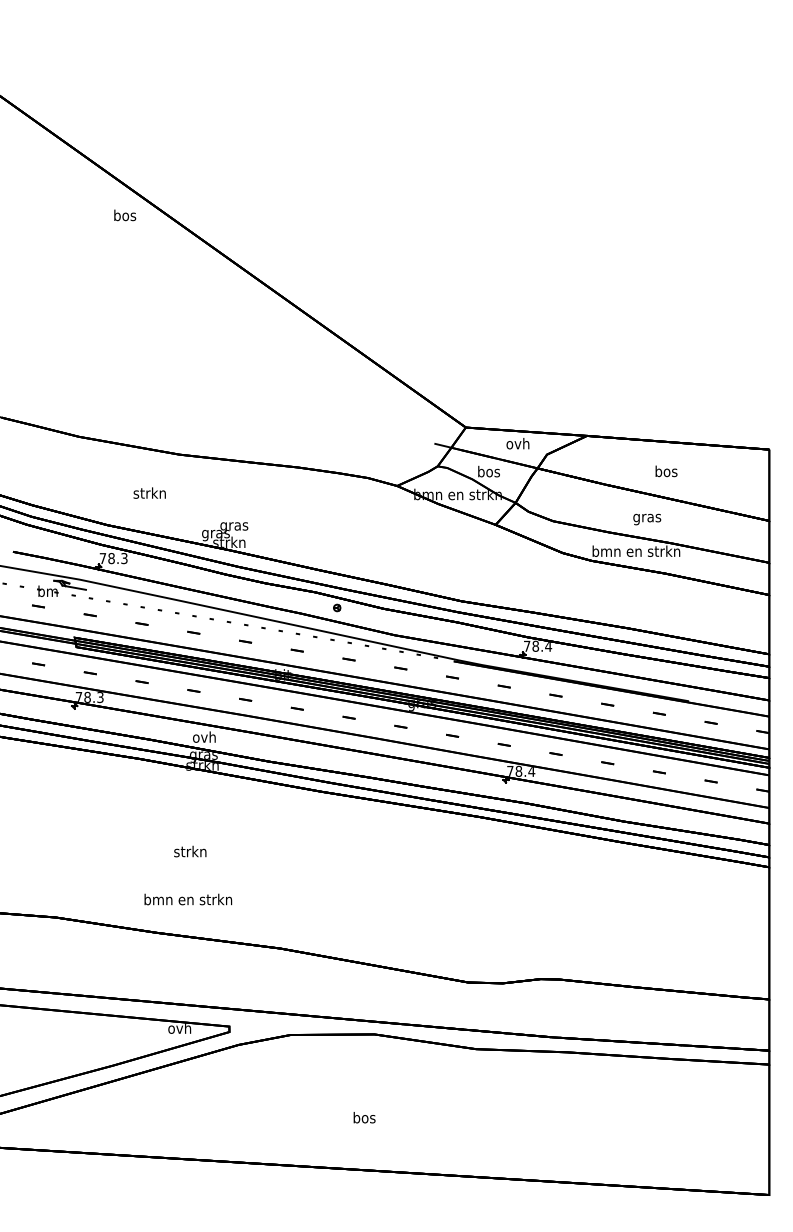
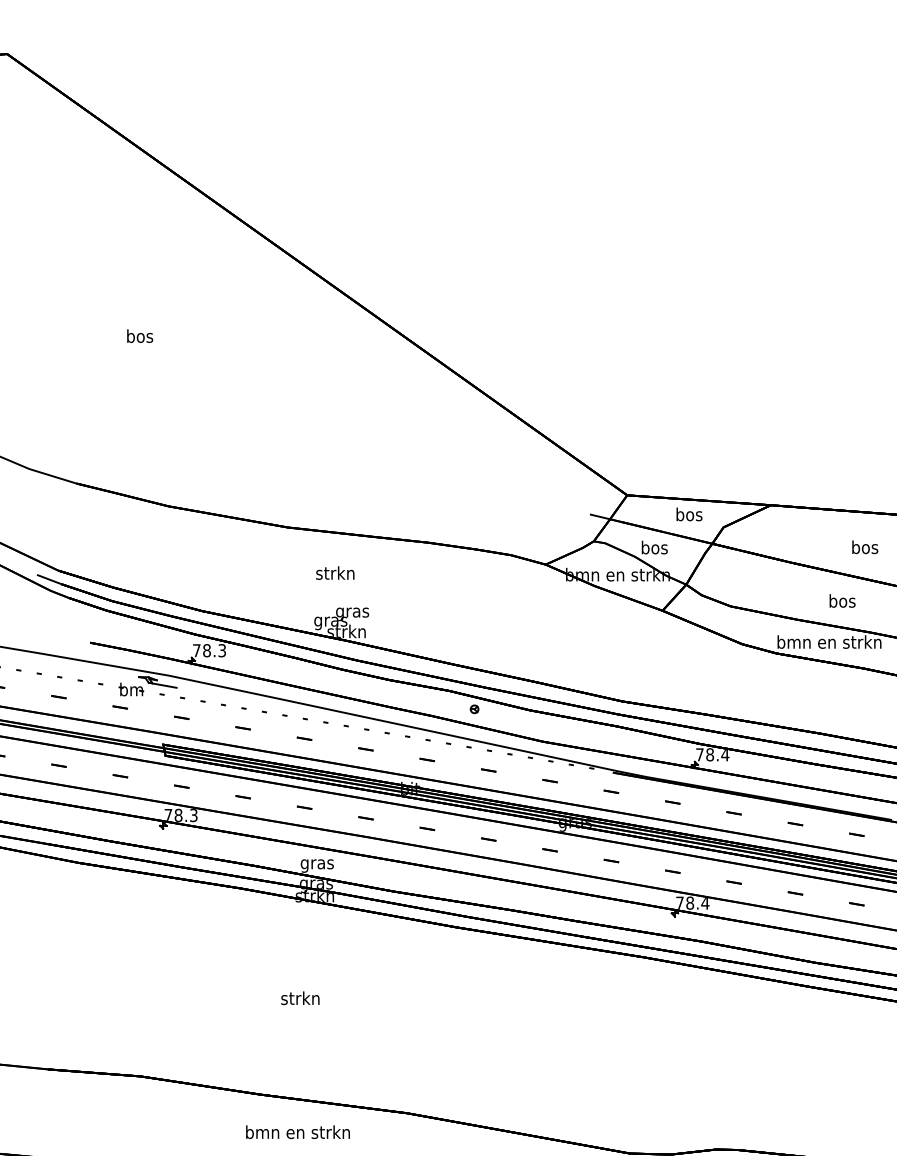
text: (125, 215) -> (140, 336), moved
text: (517, 443) -> (688, 514), ovh -> bos
text: (149, 492) -> (335, 572), moved
text: (647, 517) -> (842, 602), gras -> bos
text: (204, 738) -> (317, 864), ovh -> gras
text: (188, 899) -> (298, 1132), moved

